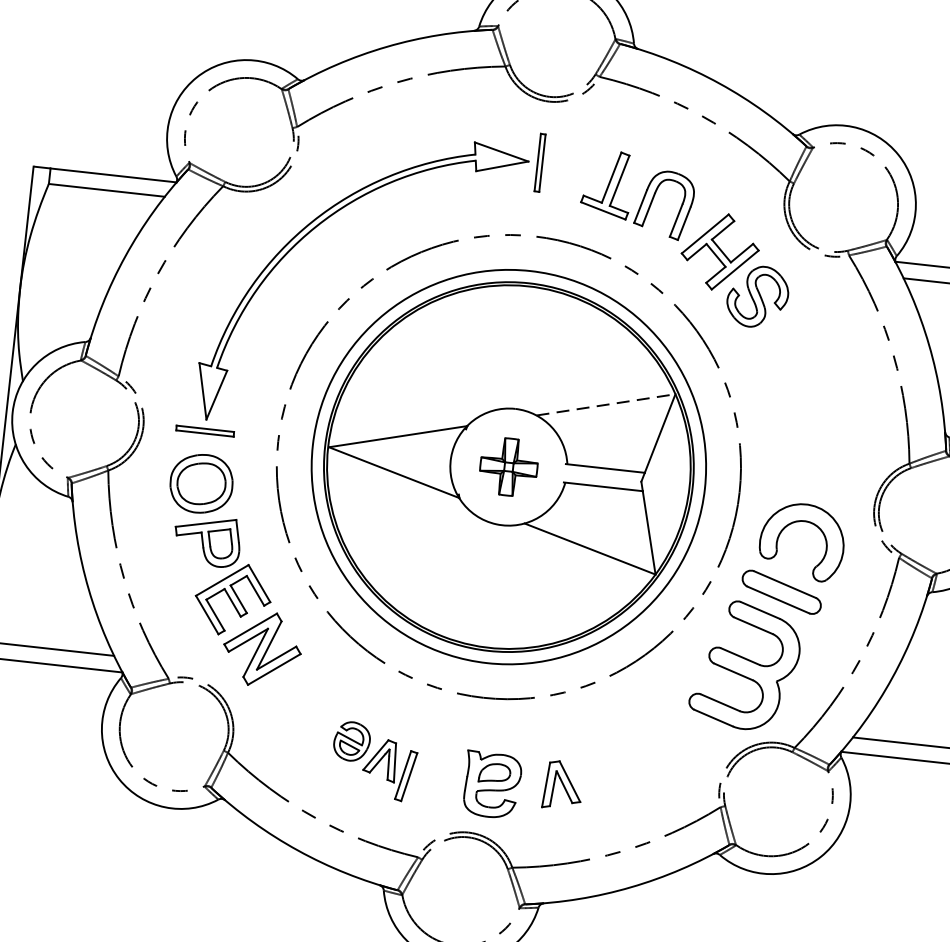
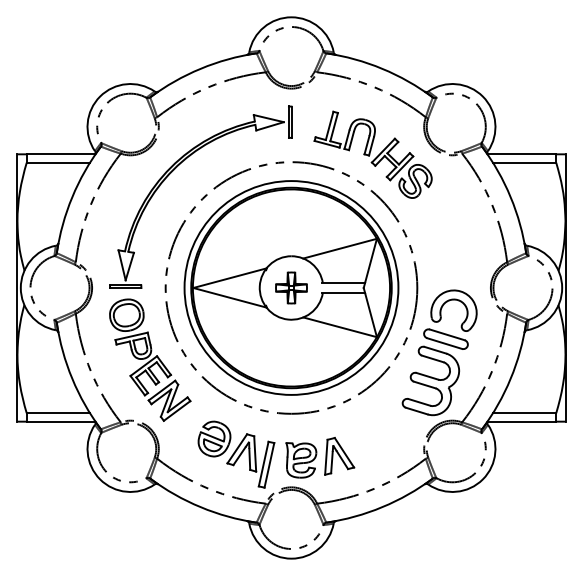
line: (606, 404) -> (340, 248), dashed -> solid
part: (374, 761) -> (236, 454), size x1.67
part: (562, 785) -> (339, 456), size x1.43

